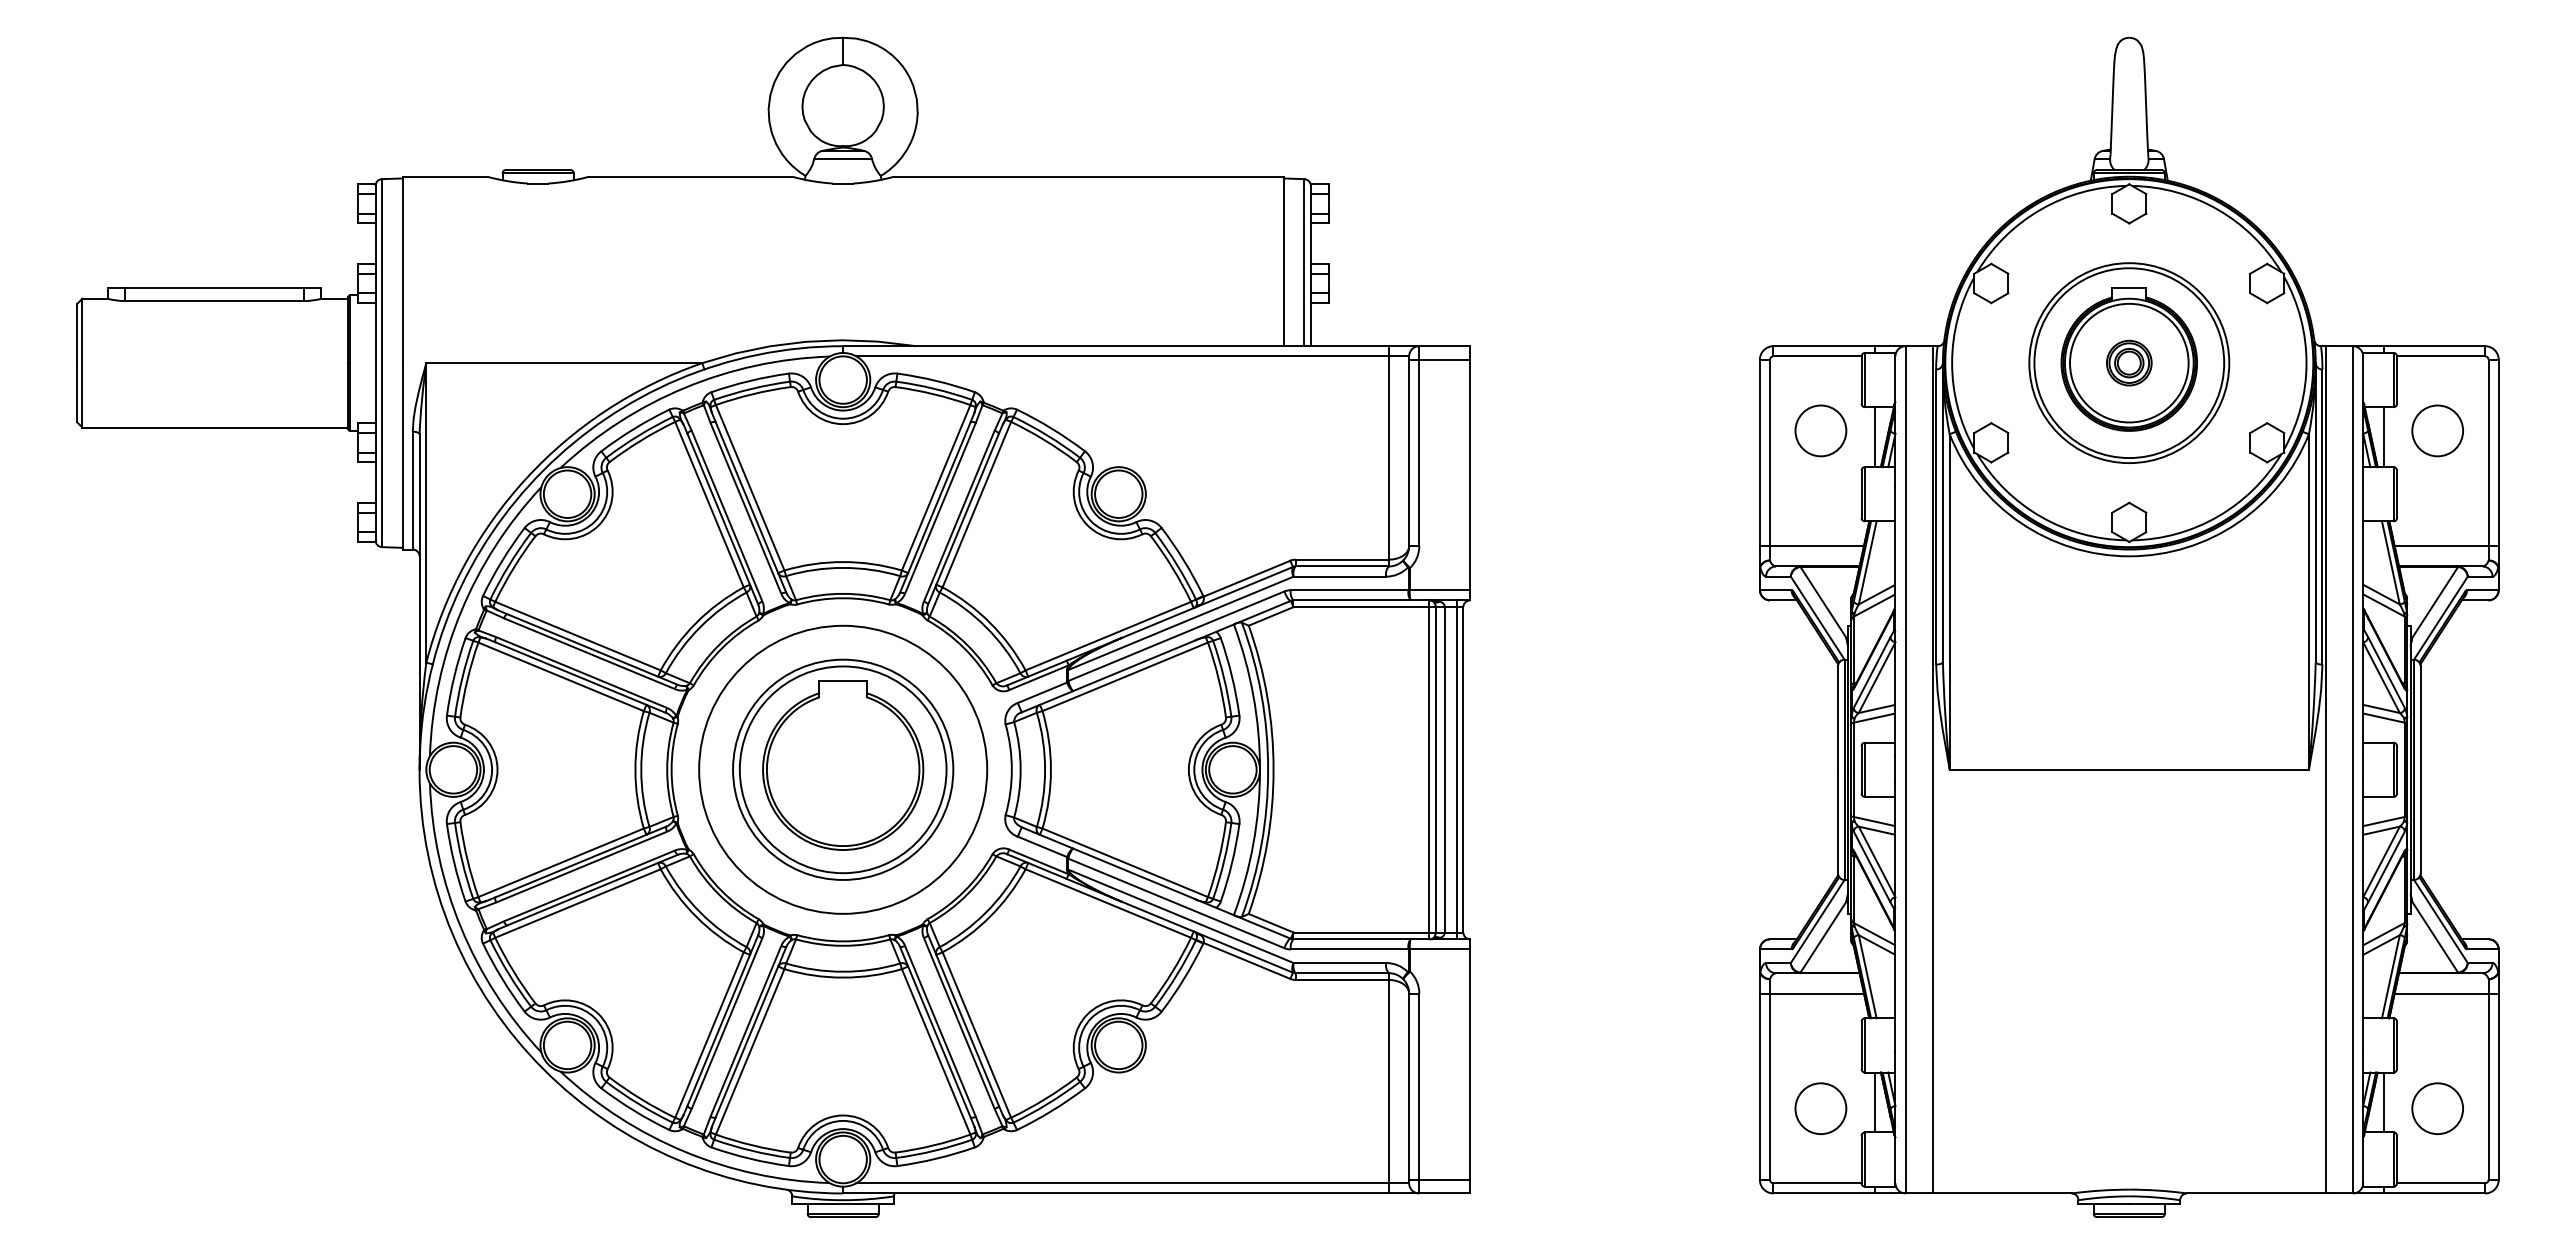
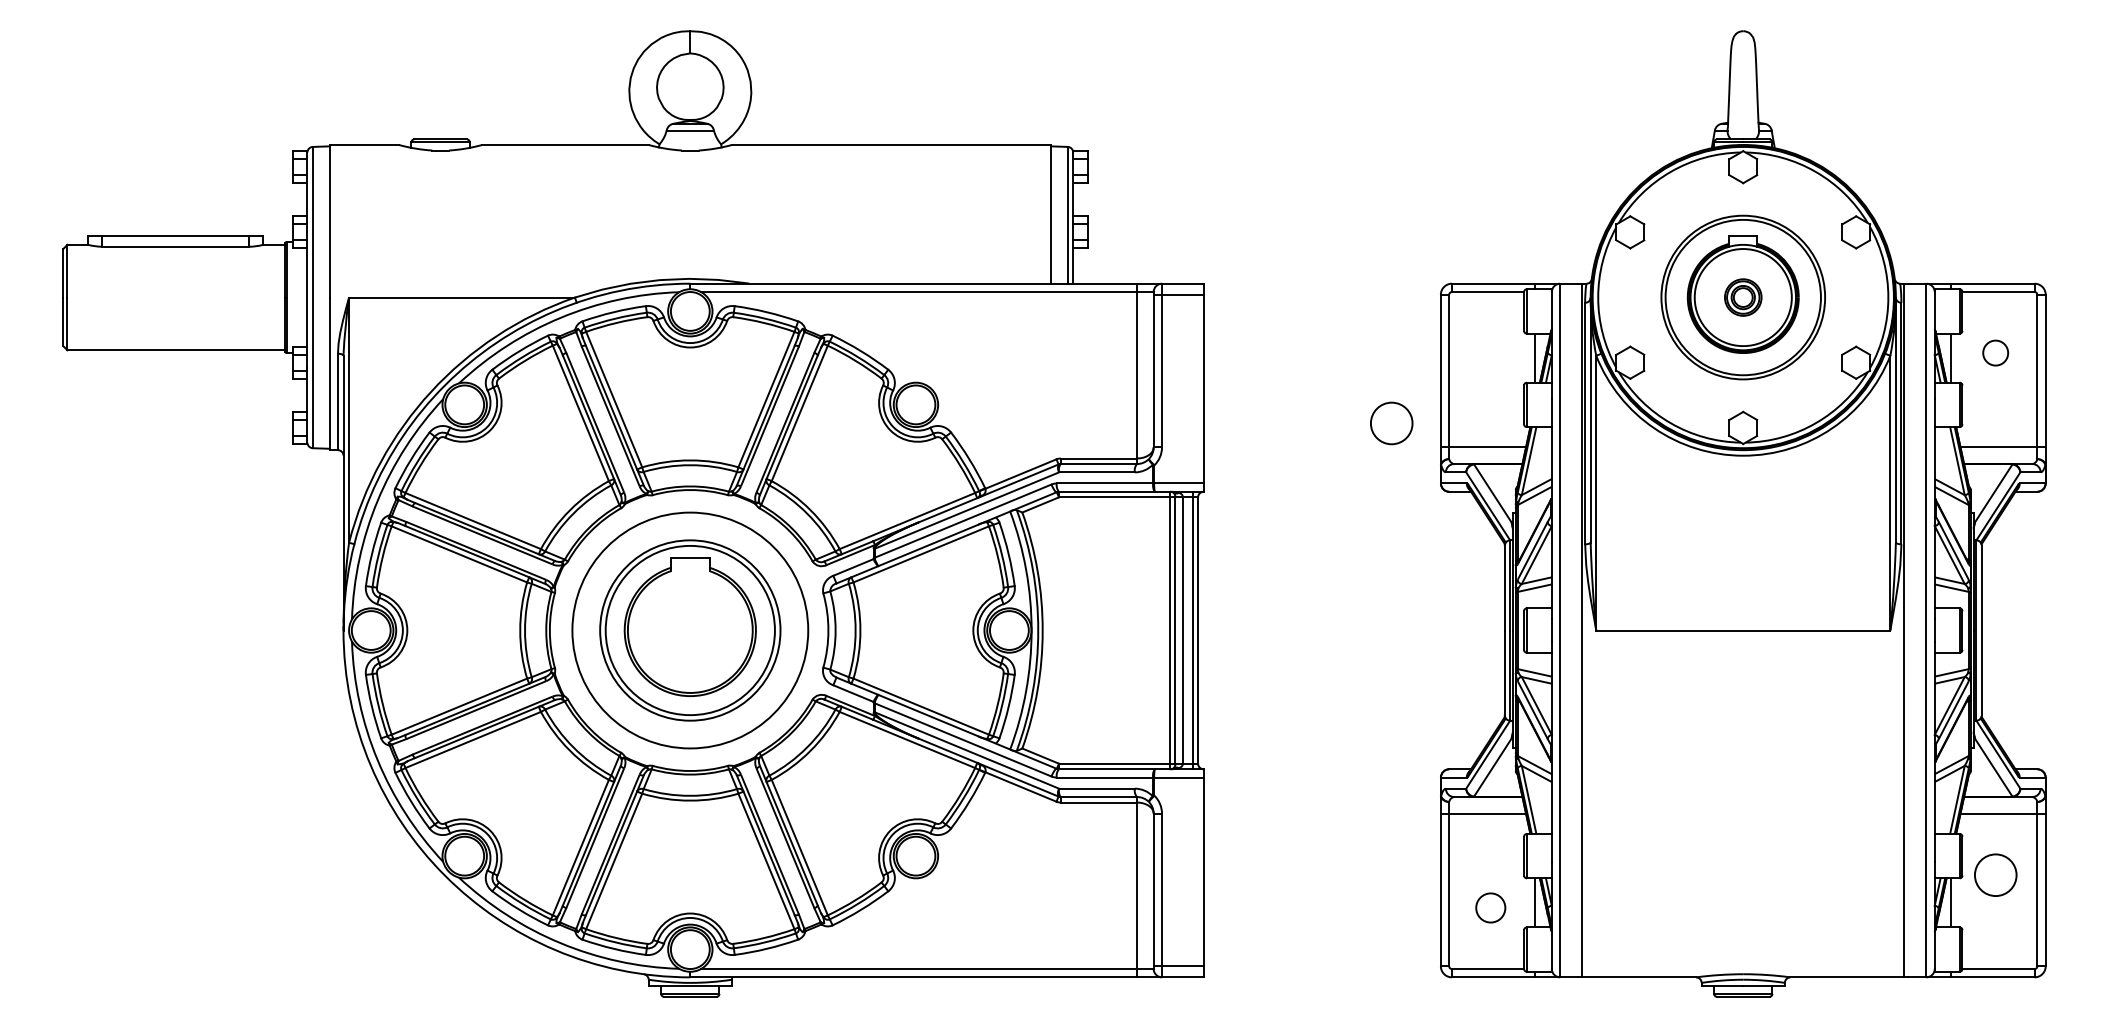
circle: (1820, 430) -> (1391, 423), moved
circle: (2437, 430) -> (1995, 352), size x0.6
circle: (1820, 1108) -> (1490, 907), size x0.7
circle: (2437, 1108) -> (1995, 875), moved

